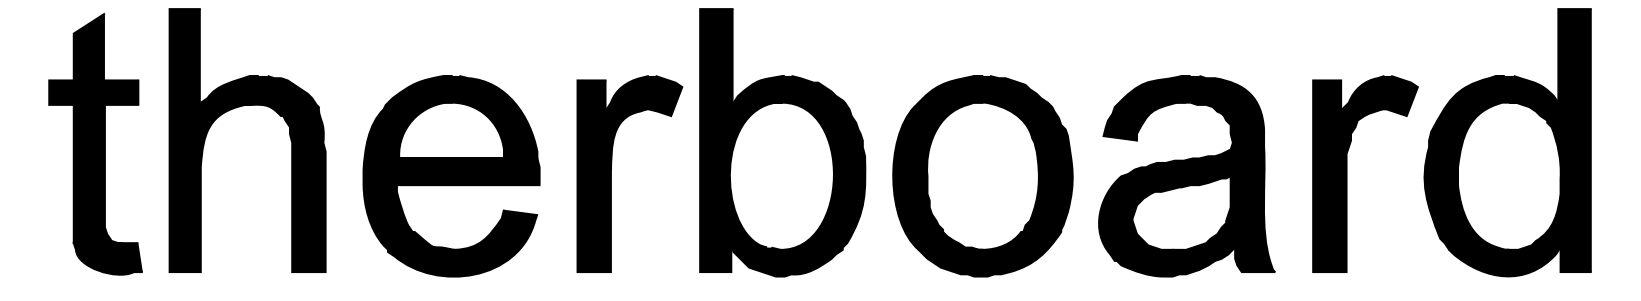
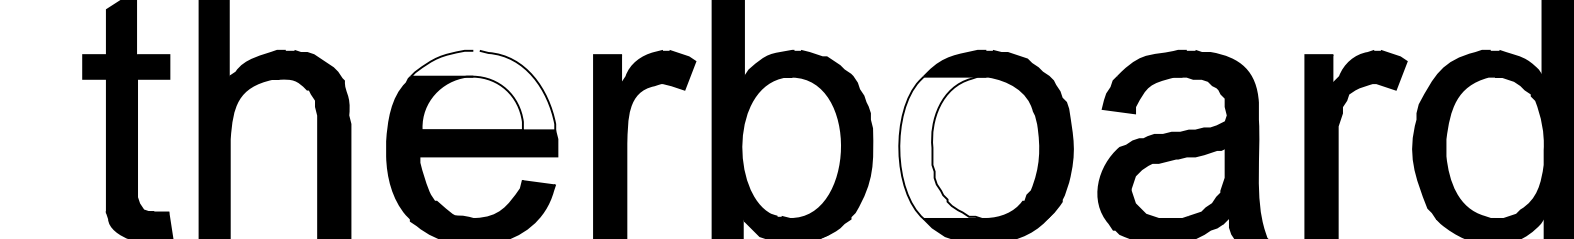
fill: (462, 116) -> (482, 90), removed
fill: (938, 175) -> (943, 147), removed

